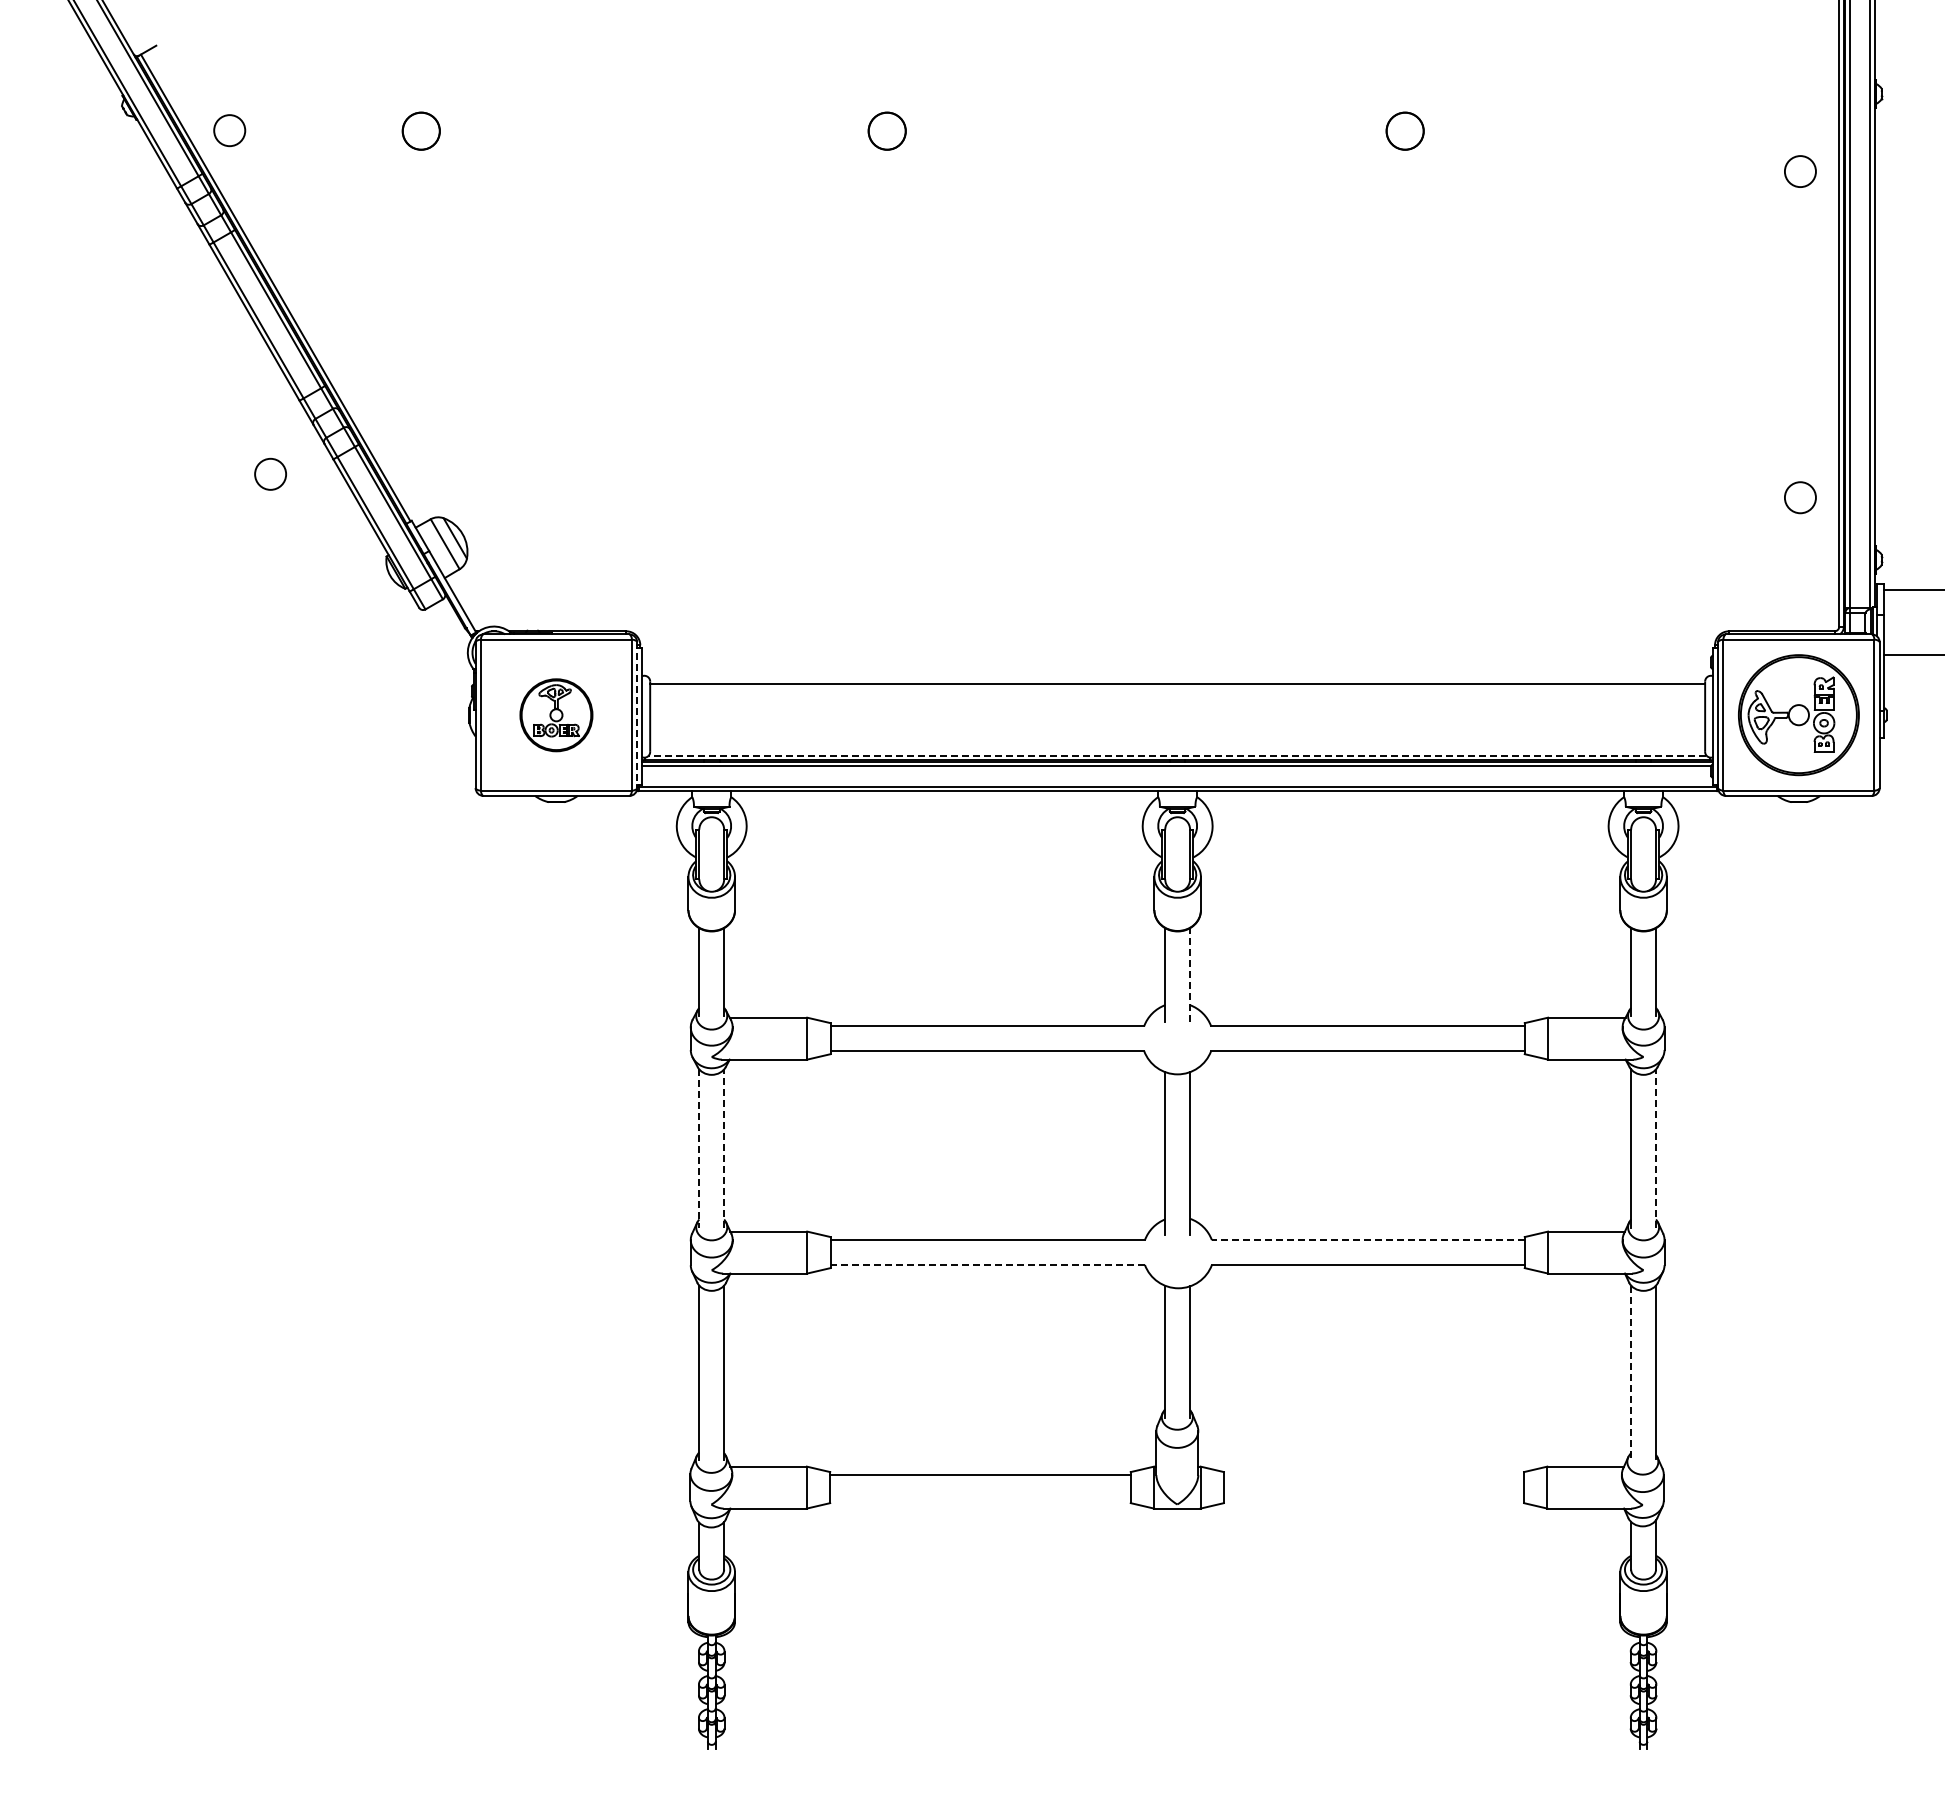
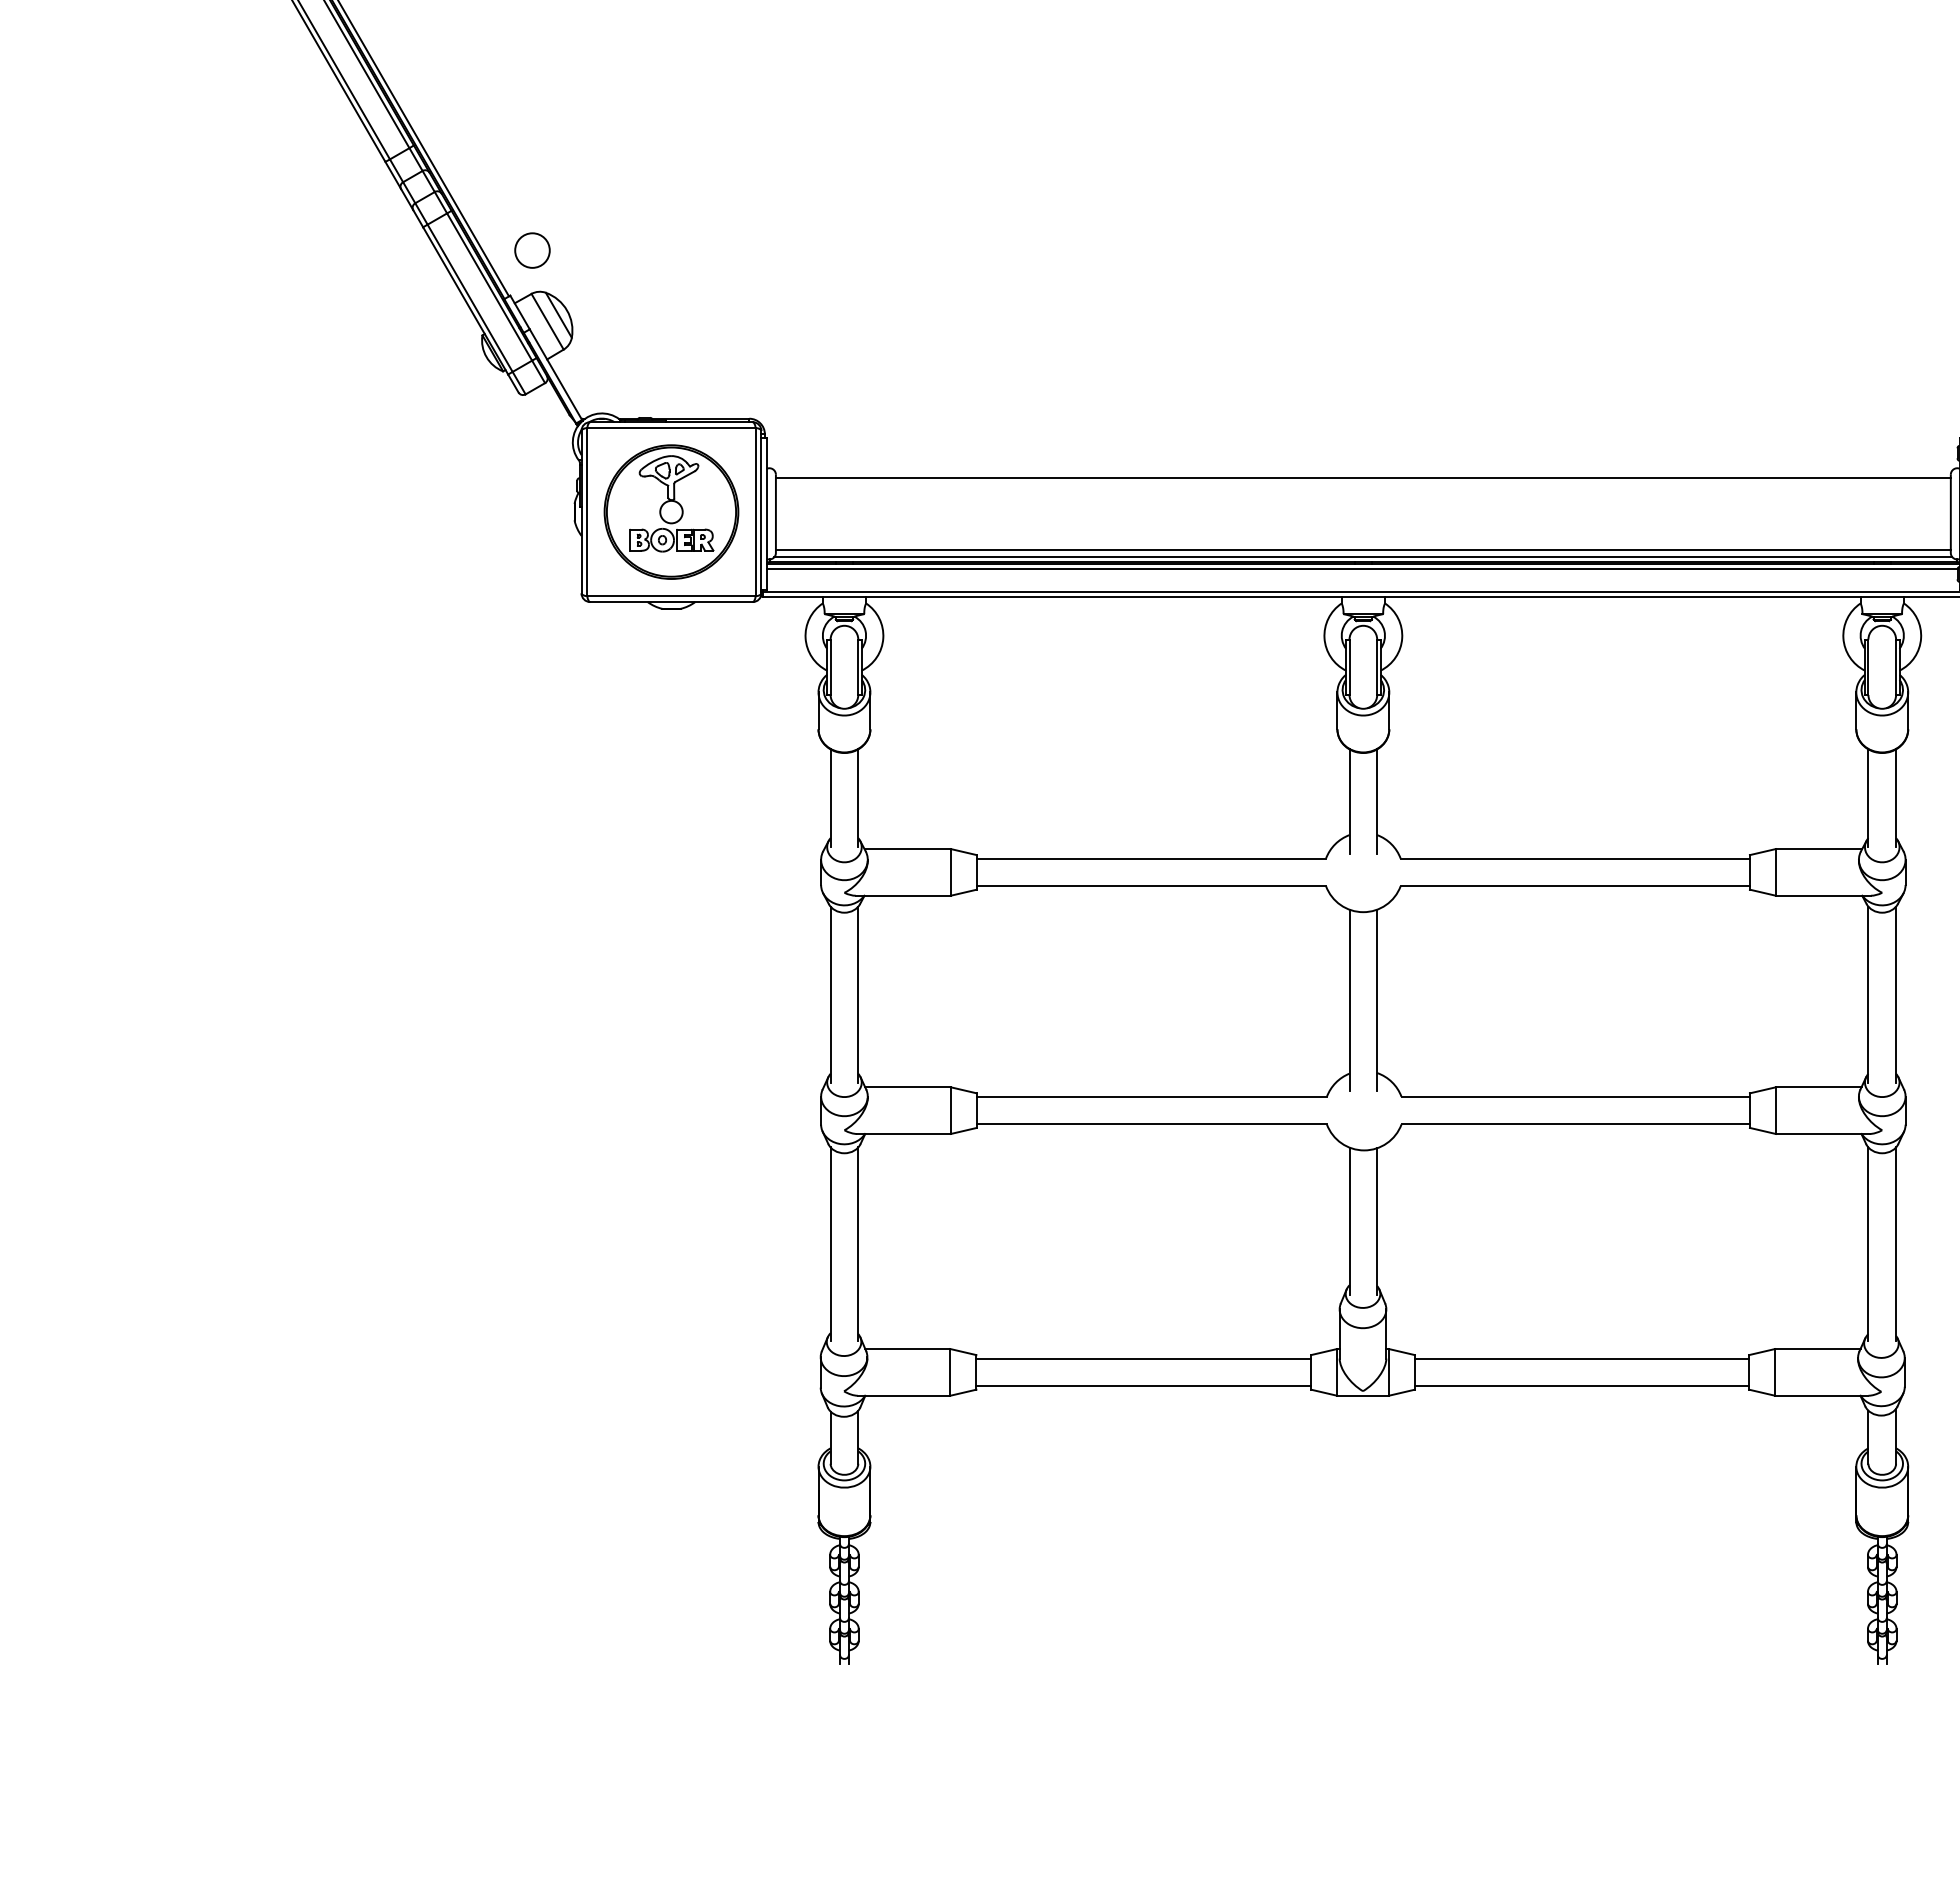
circle: (270, 473) -> (532, 249), moved
part: (556, 715) -> (671, 512), size x1.67
line: (637, 715) -> (761, 512), dashed -> solid
line: (1177, 749) -> (1363, 550), added
line: (1177, 755) -> (1363, 557), dashed -> solid
line: (1190, 974) -> (1377, 800), dashed -> solid
line: (724, 1148) -> (858, 994), dashed -> solid
line: (1656, 1148) -> (1896, 994), dashed -> solid
line: (699, 1149) -> (830, 995), dashed -> solid
line: (1367, 1240) -> (1574, 1097), dashed -> solid
line: (987, 1265) -> (1151, 1125), dashed -> solid
line: (1631, 1372) -> (1868, 1244), dashed -> solid
line: (1373, 1475) -> (1581, 1358), added
line: (980, 1500) -> (1143, 1386), added
line: (1373, 1500) -> (1581, 1386), added

